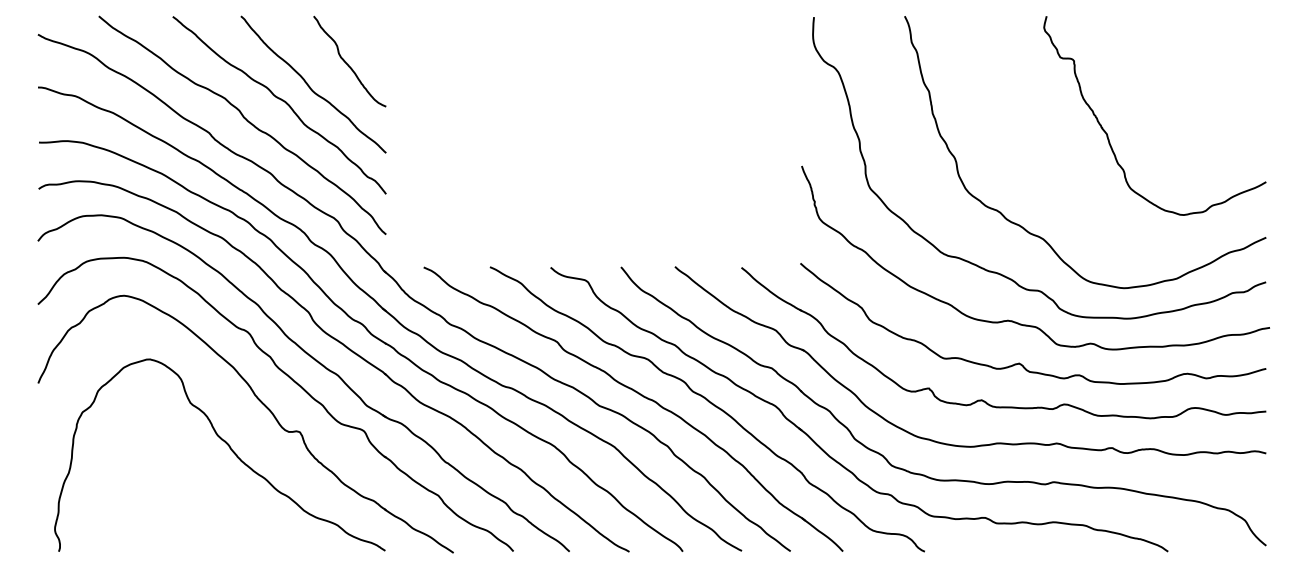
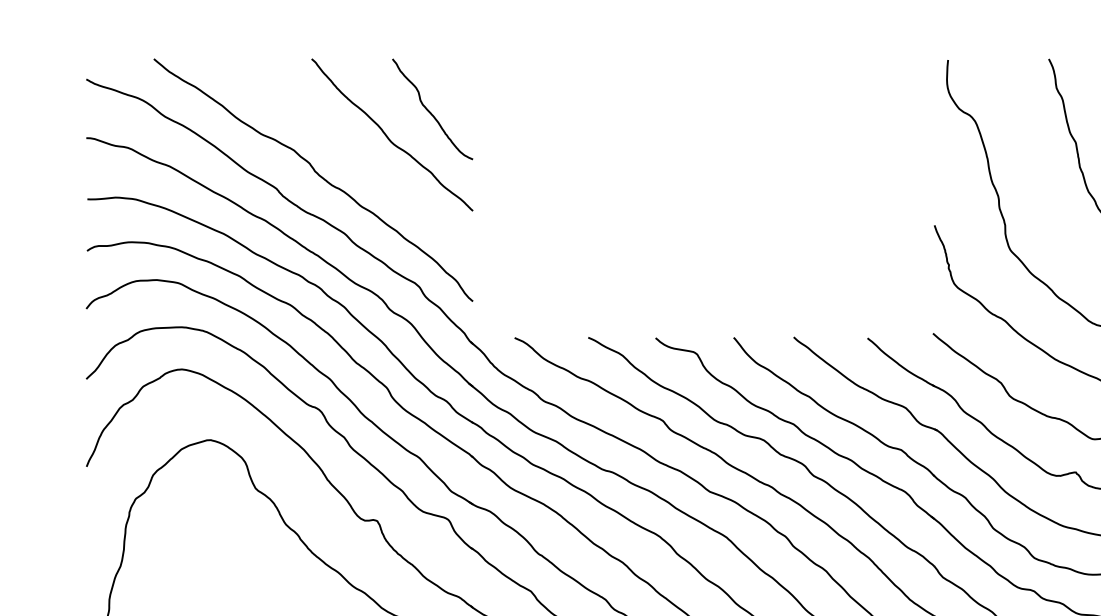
curve: (282, 101) -> (357, 153), removed

